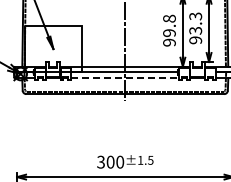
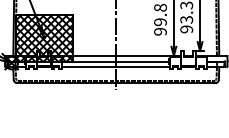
hatch: (53, 48) -> (44, 37), added
line: (125, 78) -> (116, 67), dashed -> solid

